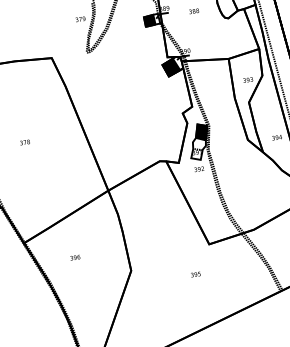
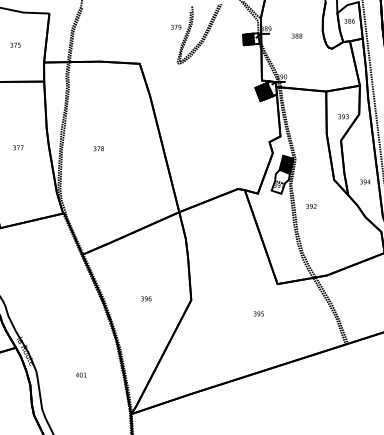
text: (199, 169) -> (311, 206), moved
text: (75, 257) -> (146, 298), moved

